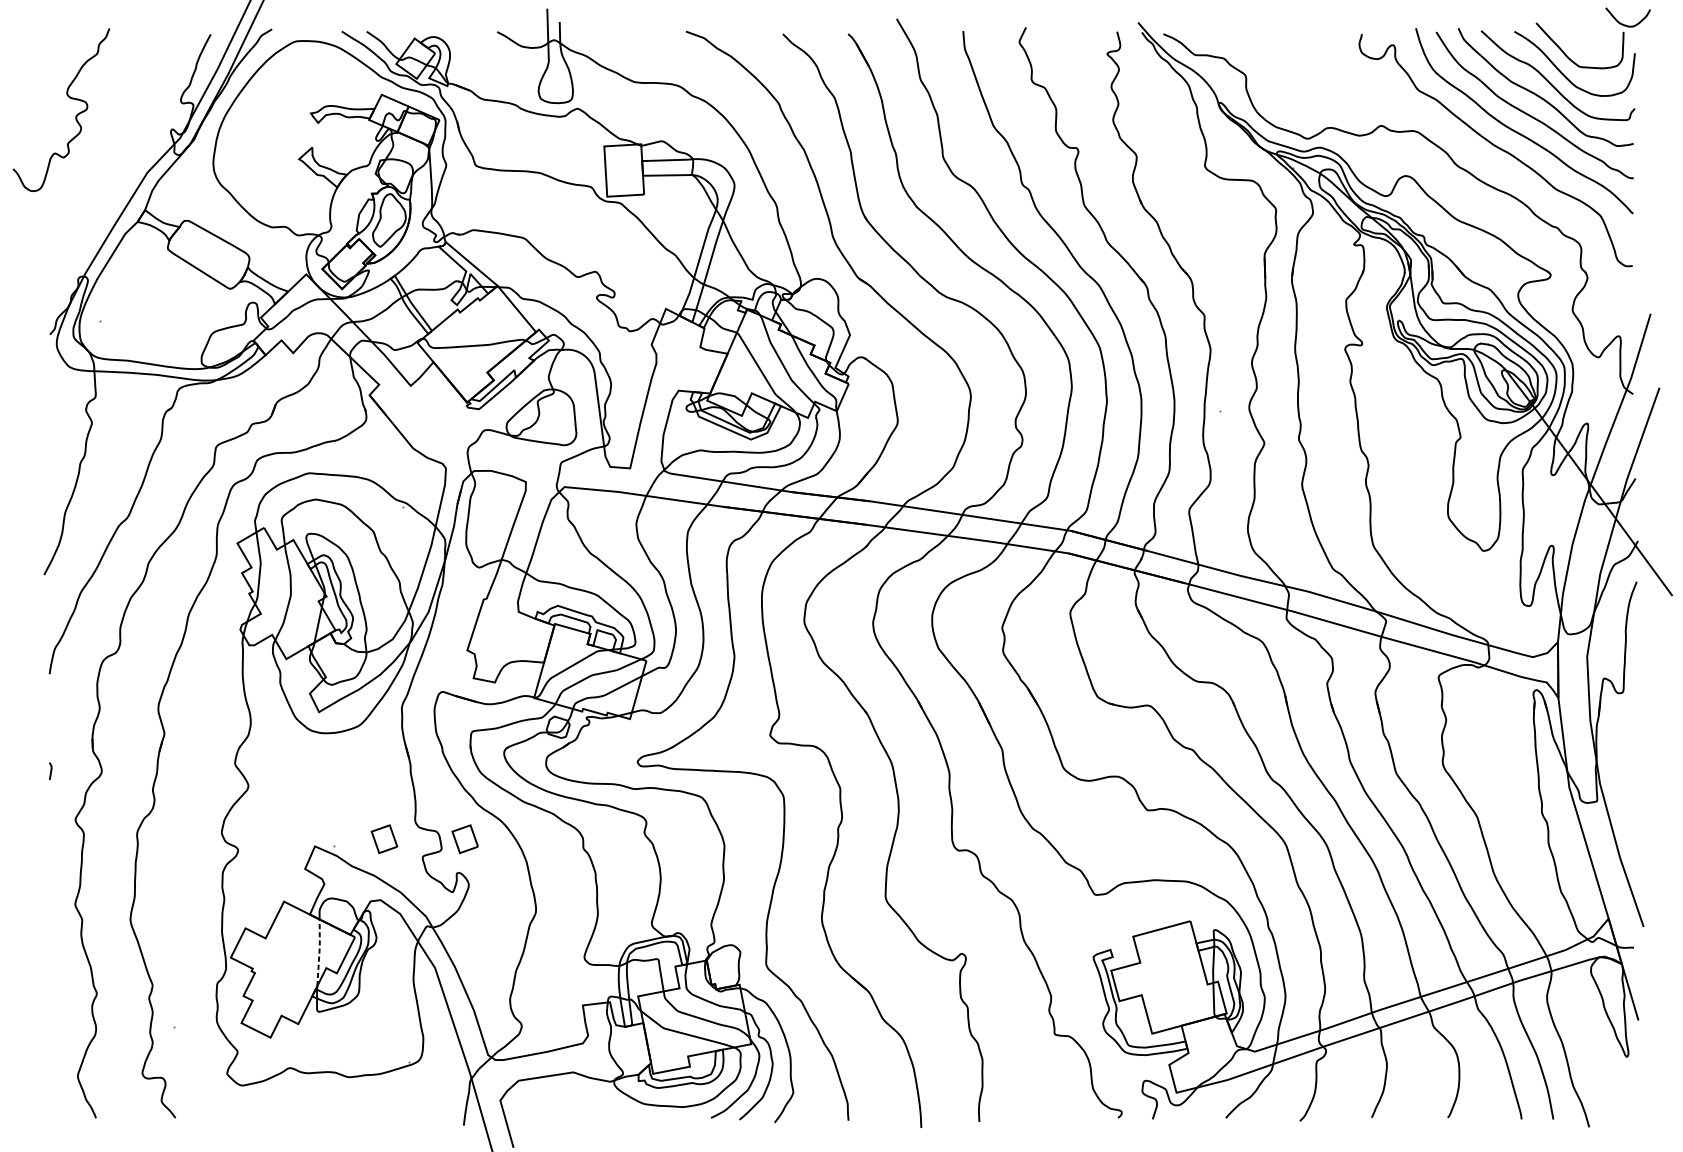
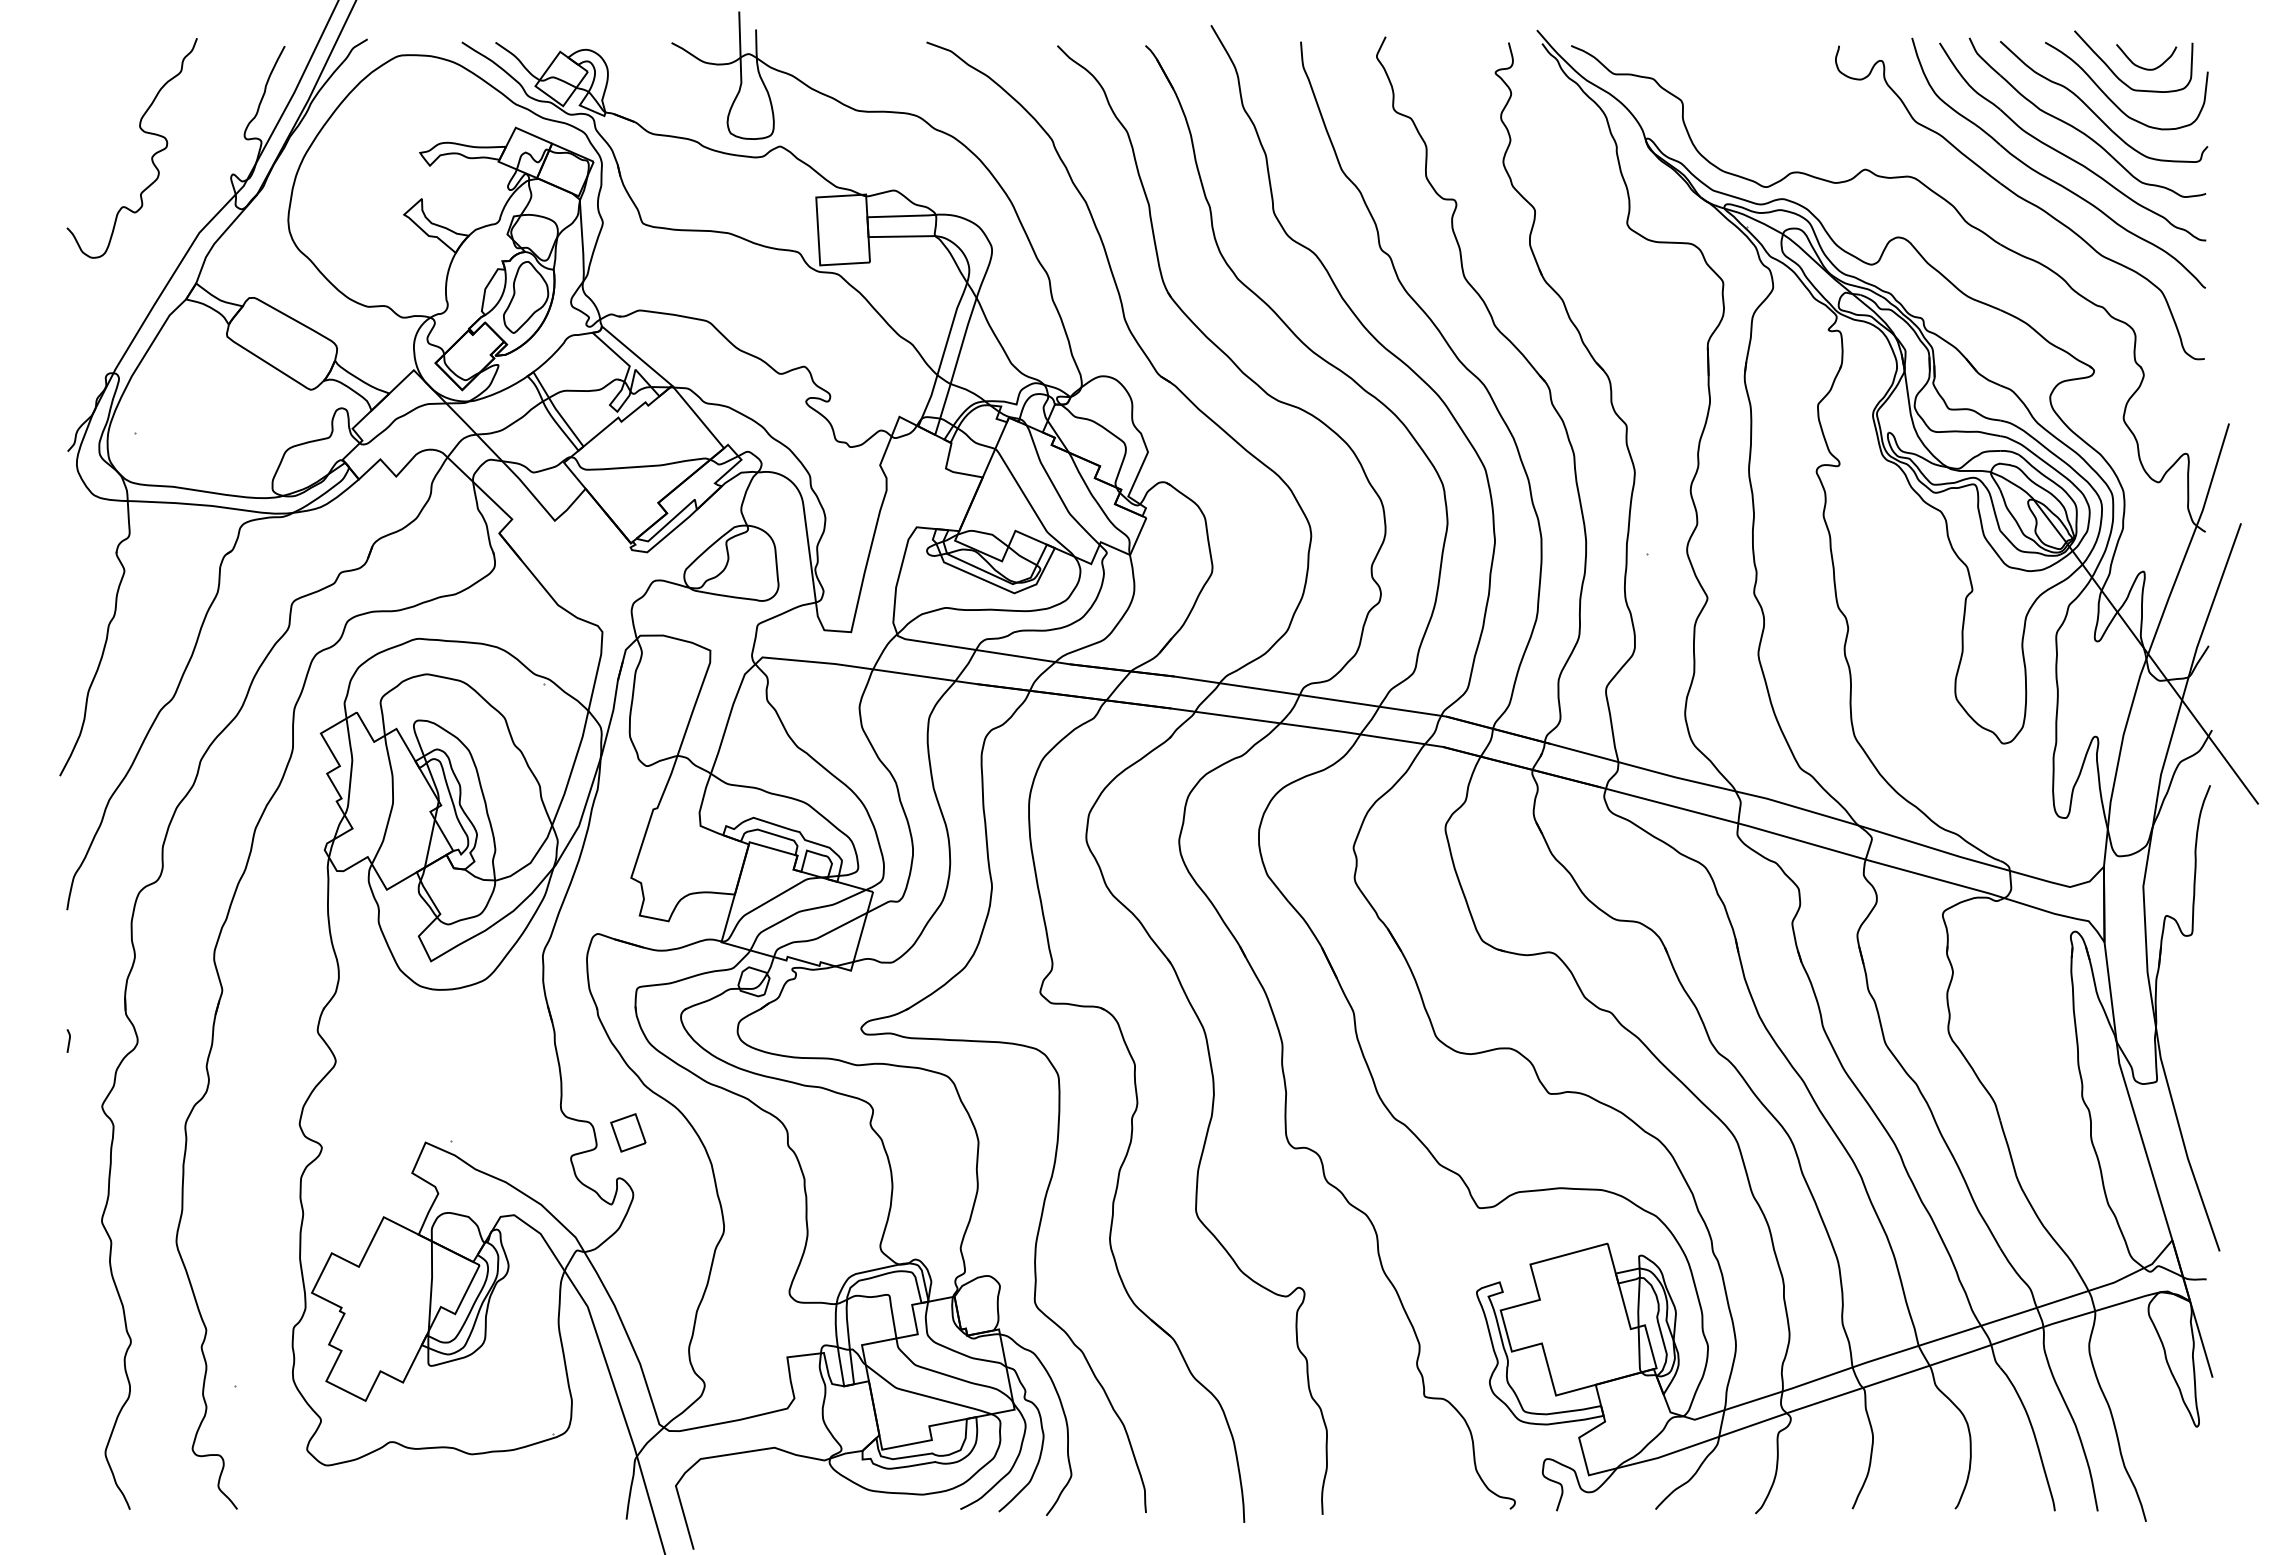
curve: (1626, 24) -> (2144, 67), moved
curve: (69, 98) -> (143, 132), moved
part: (384, 838) -> (519, 1132), removed
line: (319, 952) -> (431, 1285), dashed -> solid

